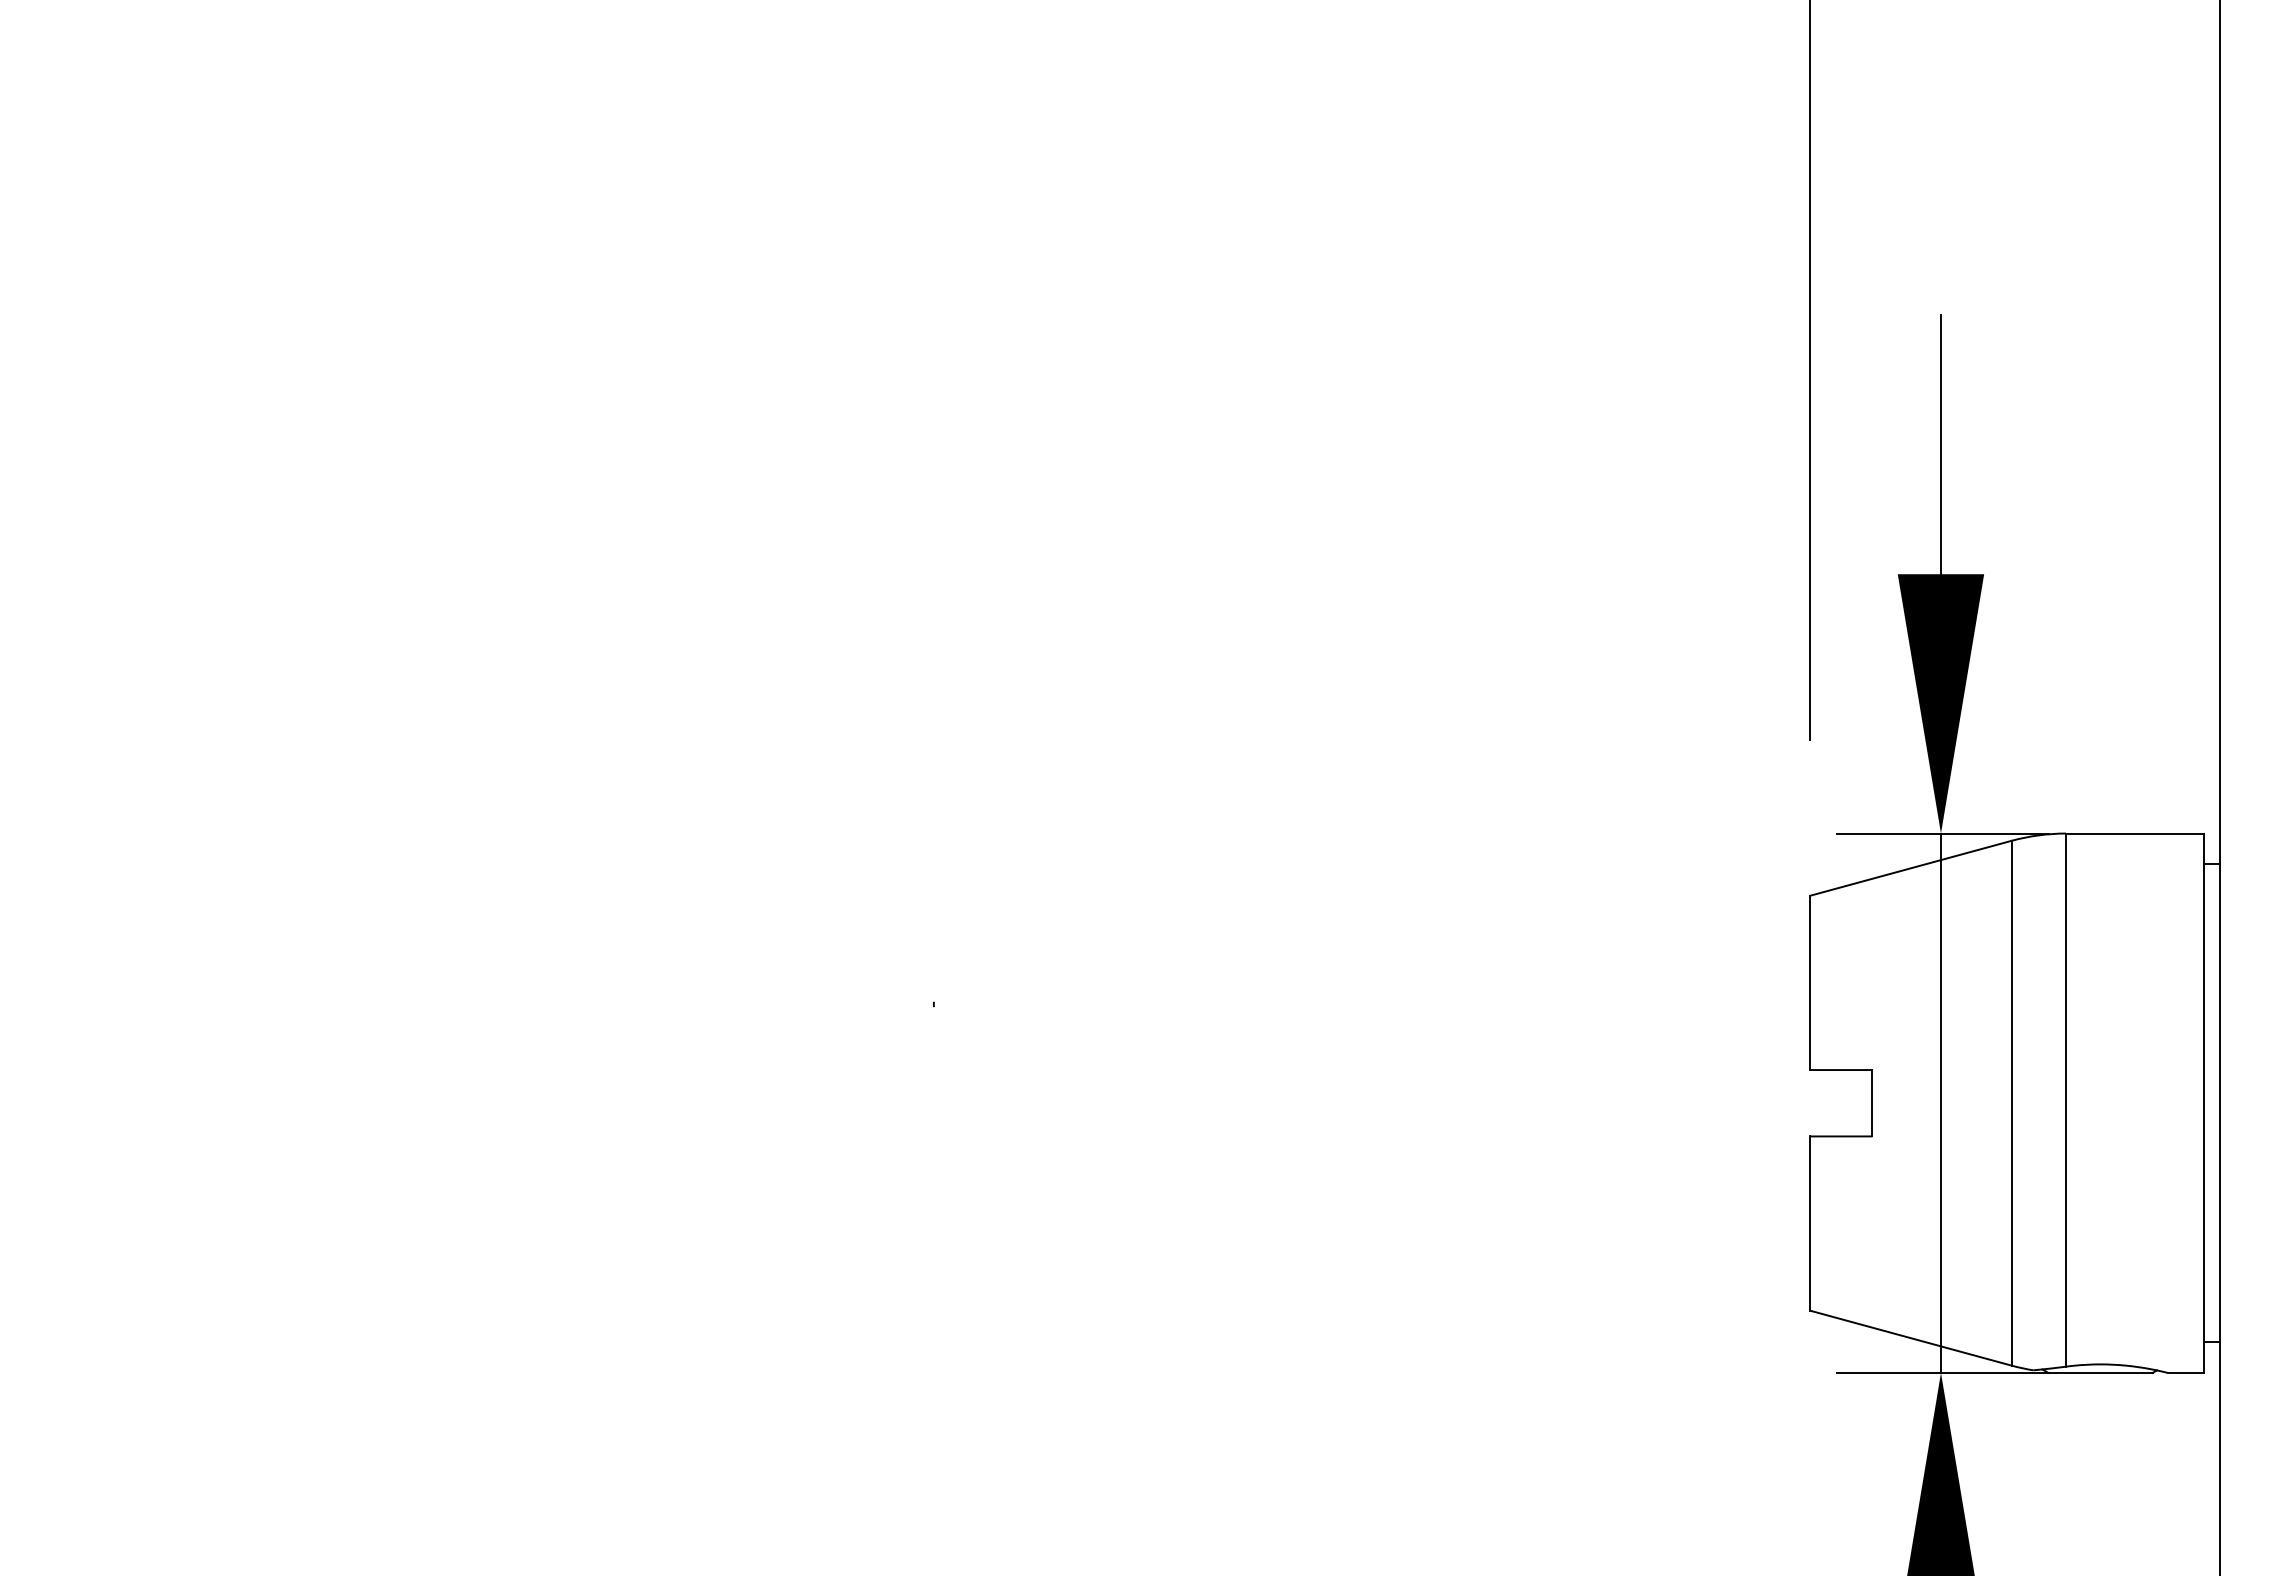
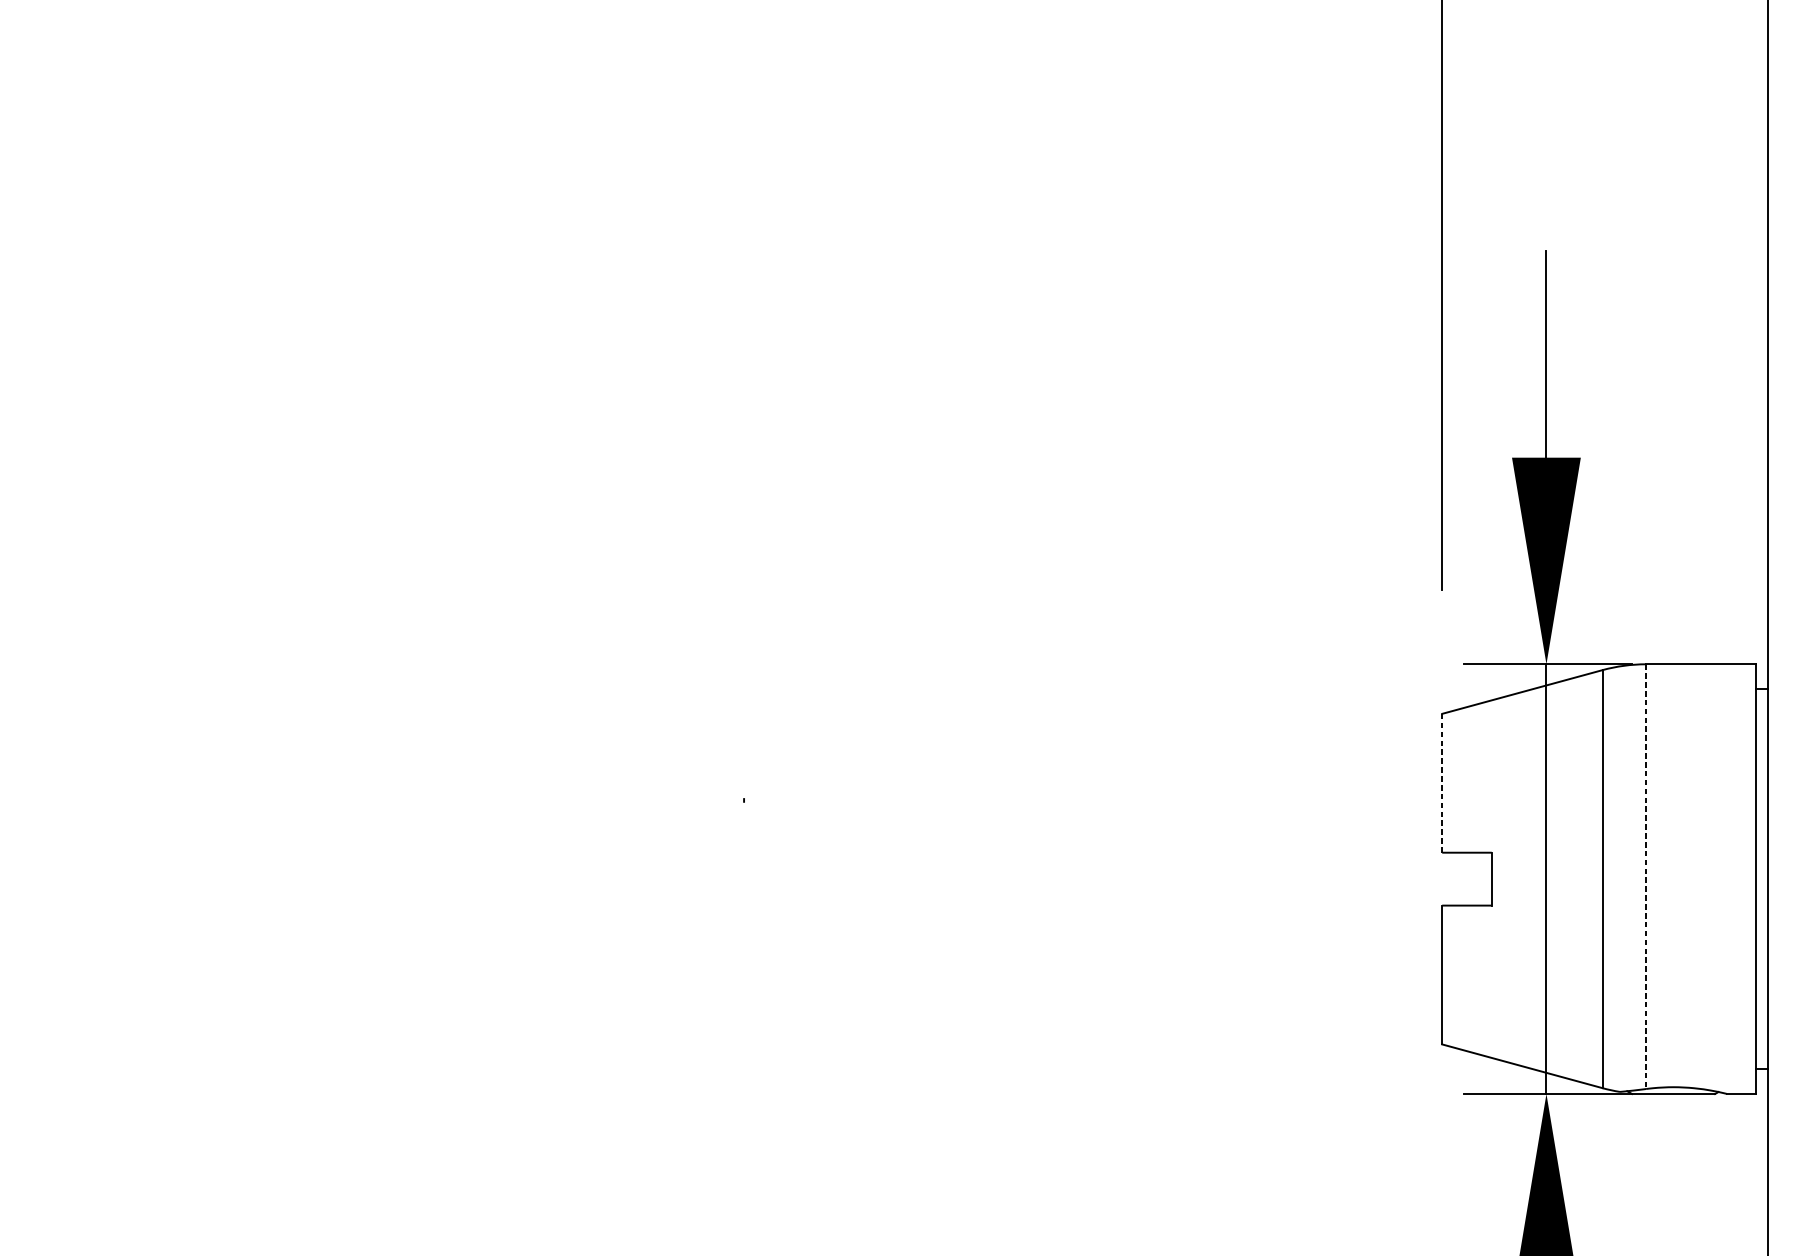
line: (1810, 982) -> (1442, 782), solid -> dashed
line: (2066, 1100) -> (1646, 876), solid -> dashed

